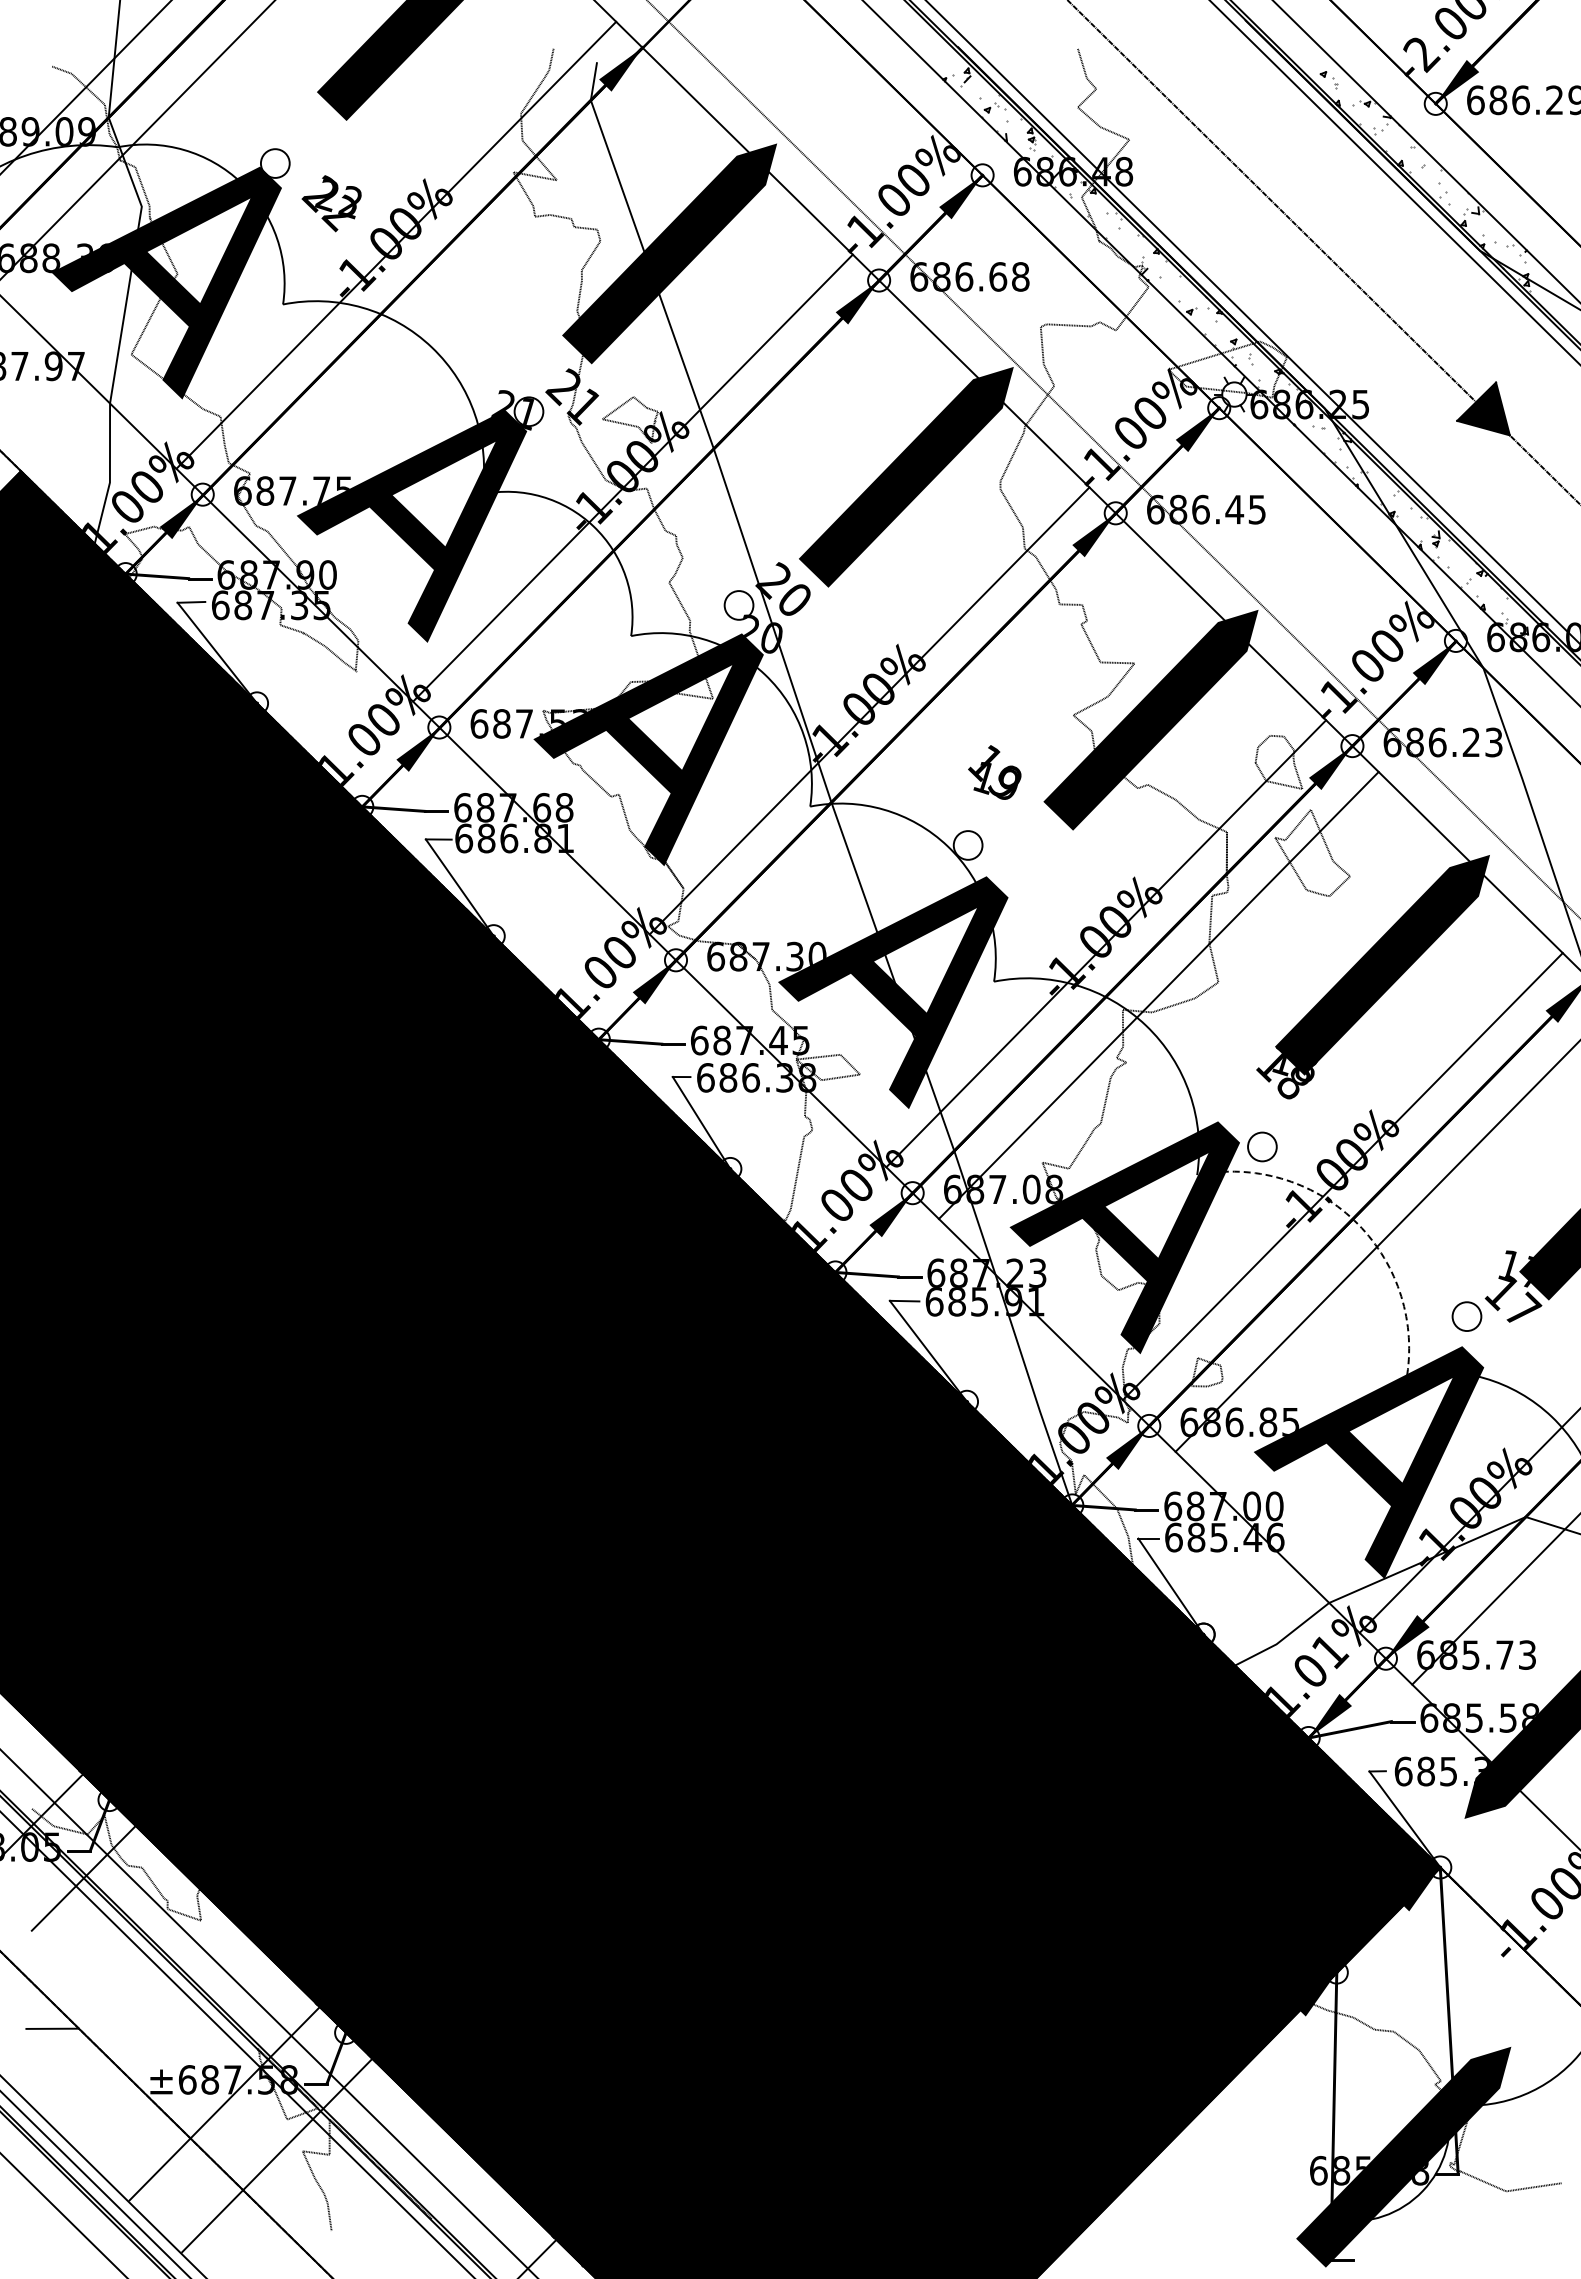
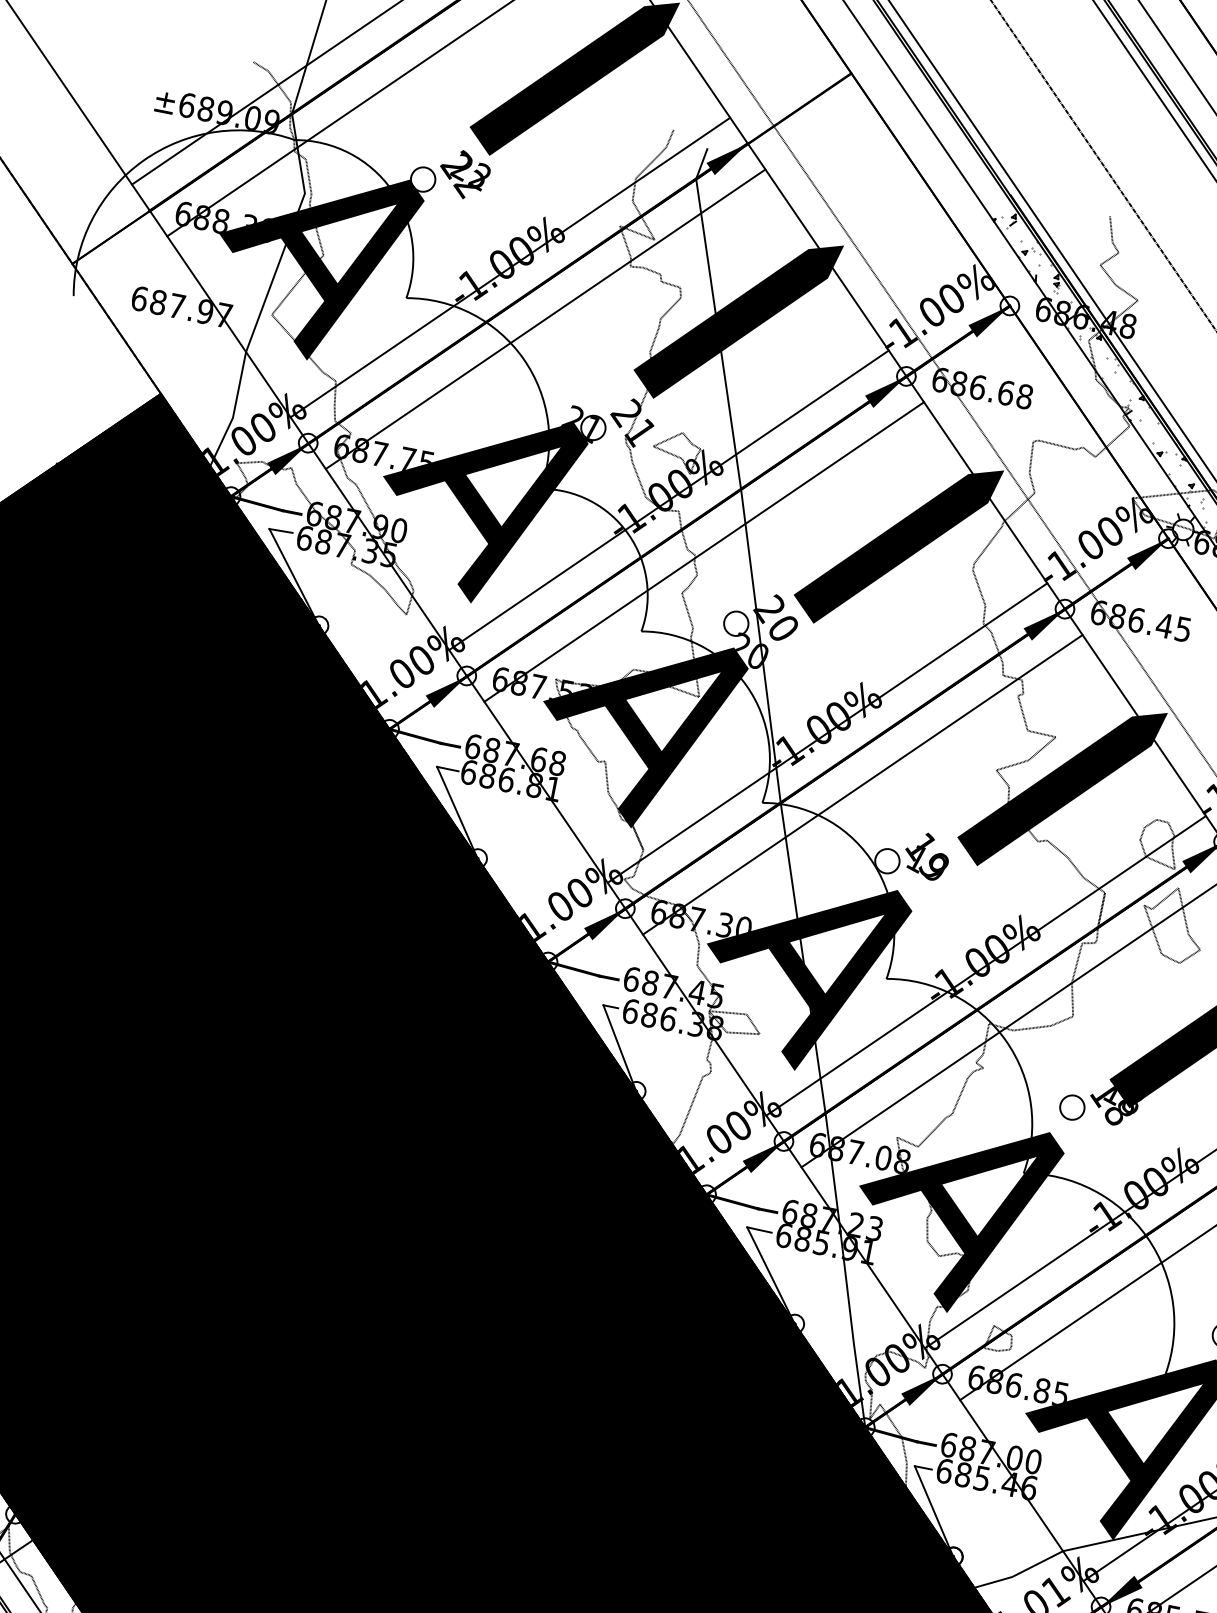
text: (331, 203) -> (464, 174), moved
line: (448, 296) -> (545, 318), added
line: (685, 529) -> (704, 551), added
line: (922, 762) -> (863, 784), added
text: (994, 772) -> (926, 856), moved
circle: (1262, 1146) -> (1072, 1107), moved
arc: (1354, 1220) -> (1147, 1237), dashed -> solid

